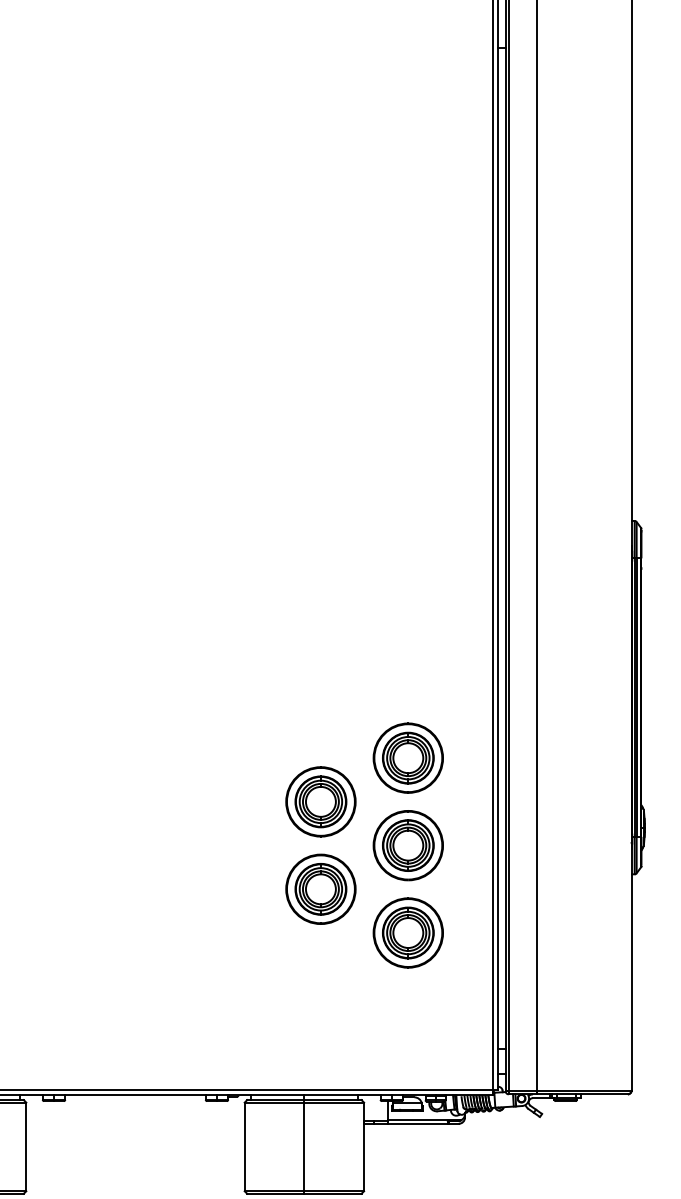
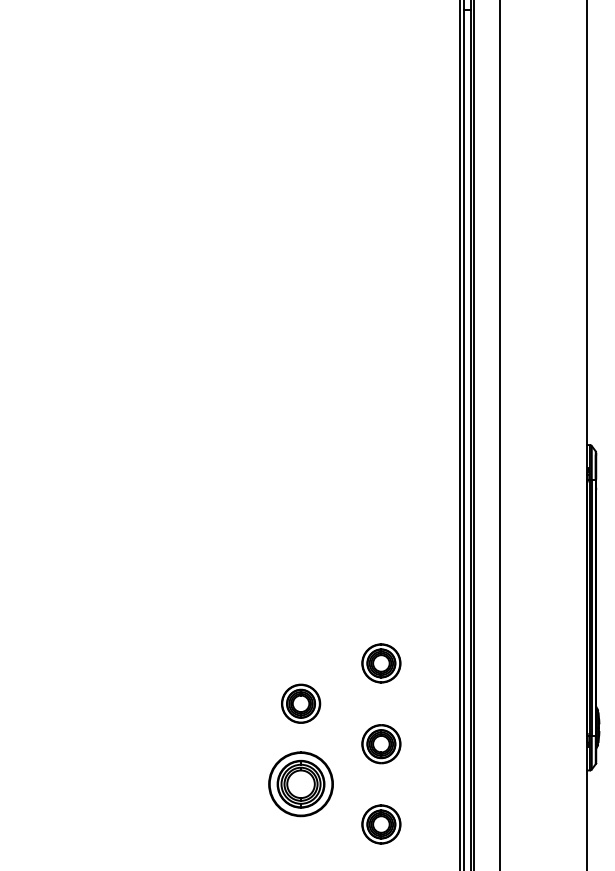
part: (407, 757) -> (380, 662), size x0.6
part: (320, 801) -> (300, 703), size x0.6
part: (407, 845) -> (380, 743), size x0.6
part: (407, 932) -> (380, 824), size x0.6

